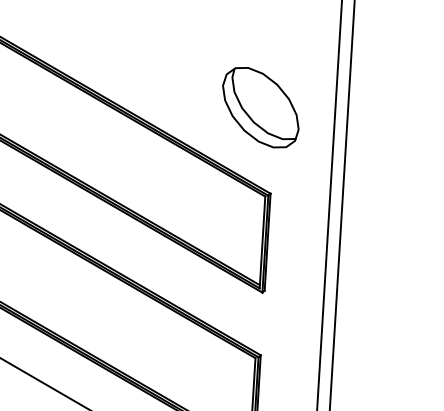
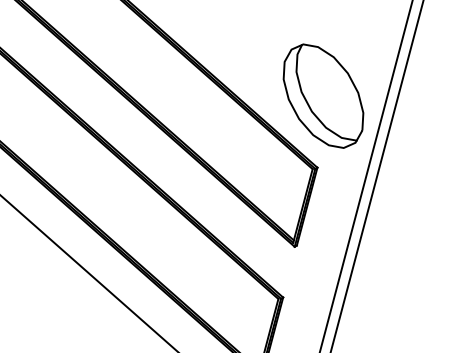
part: (260, 106) -> (323, 95), size x1.43

